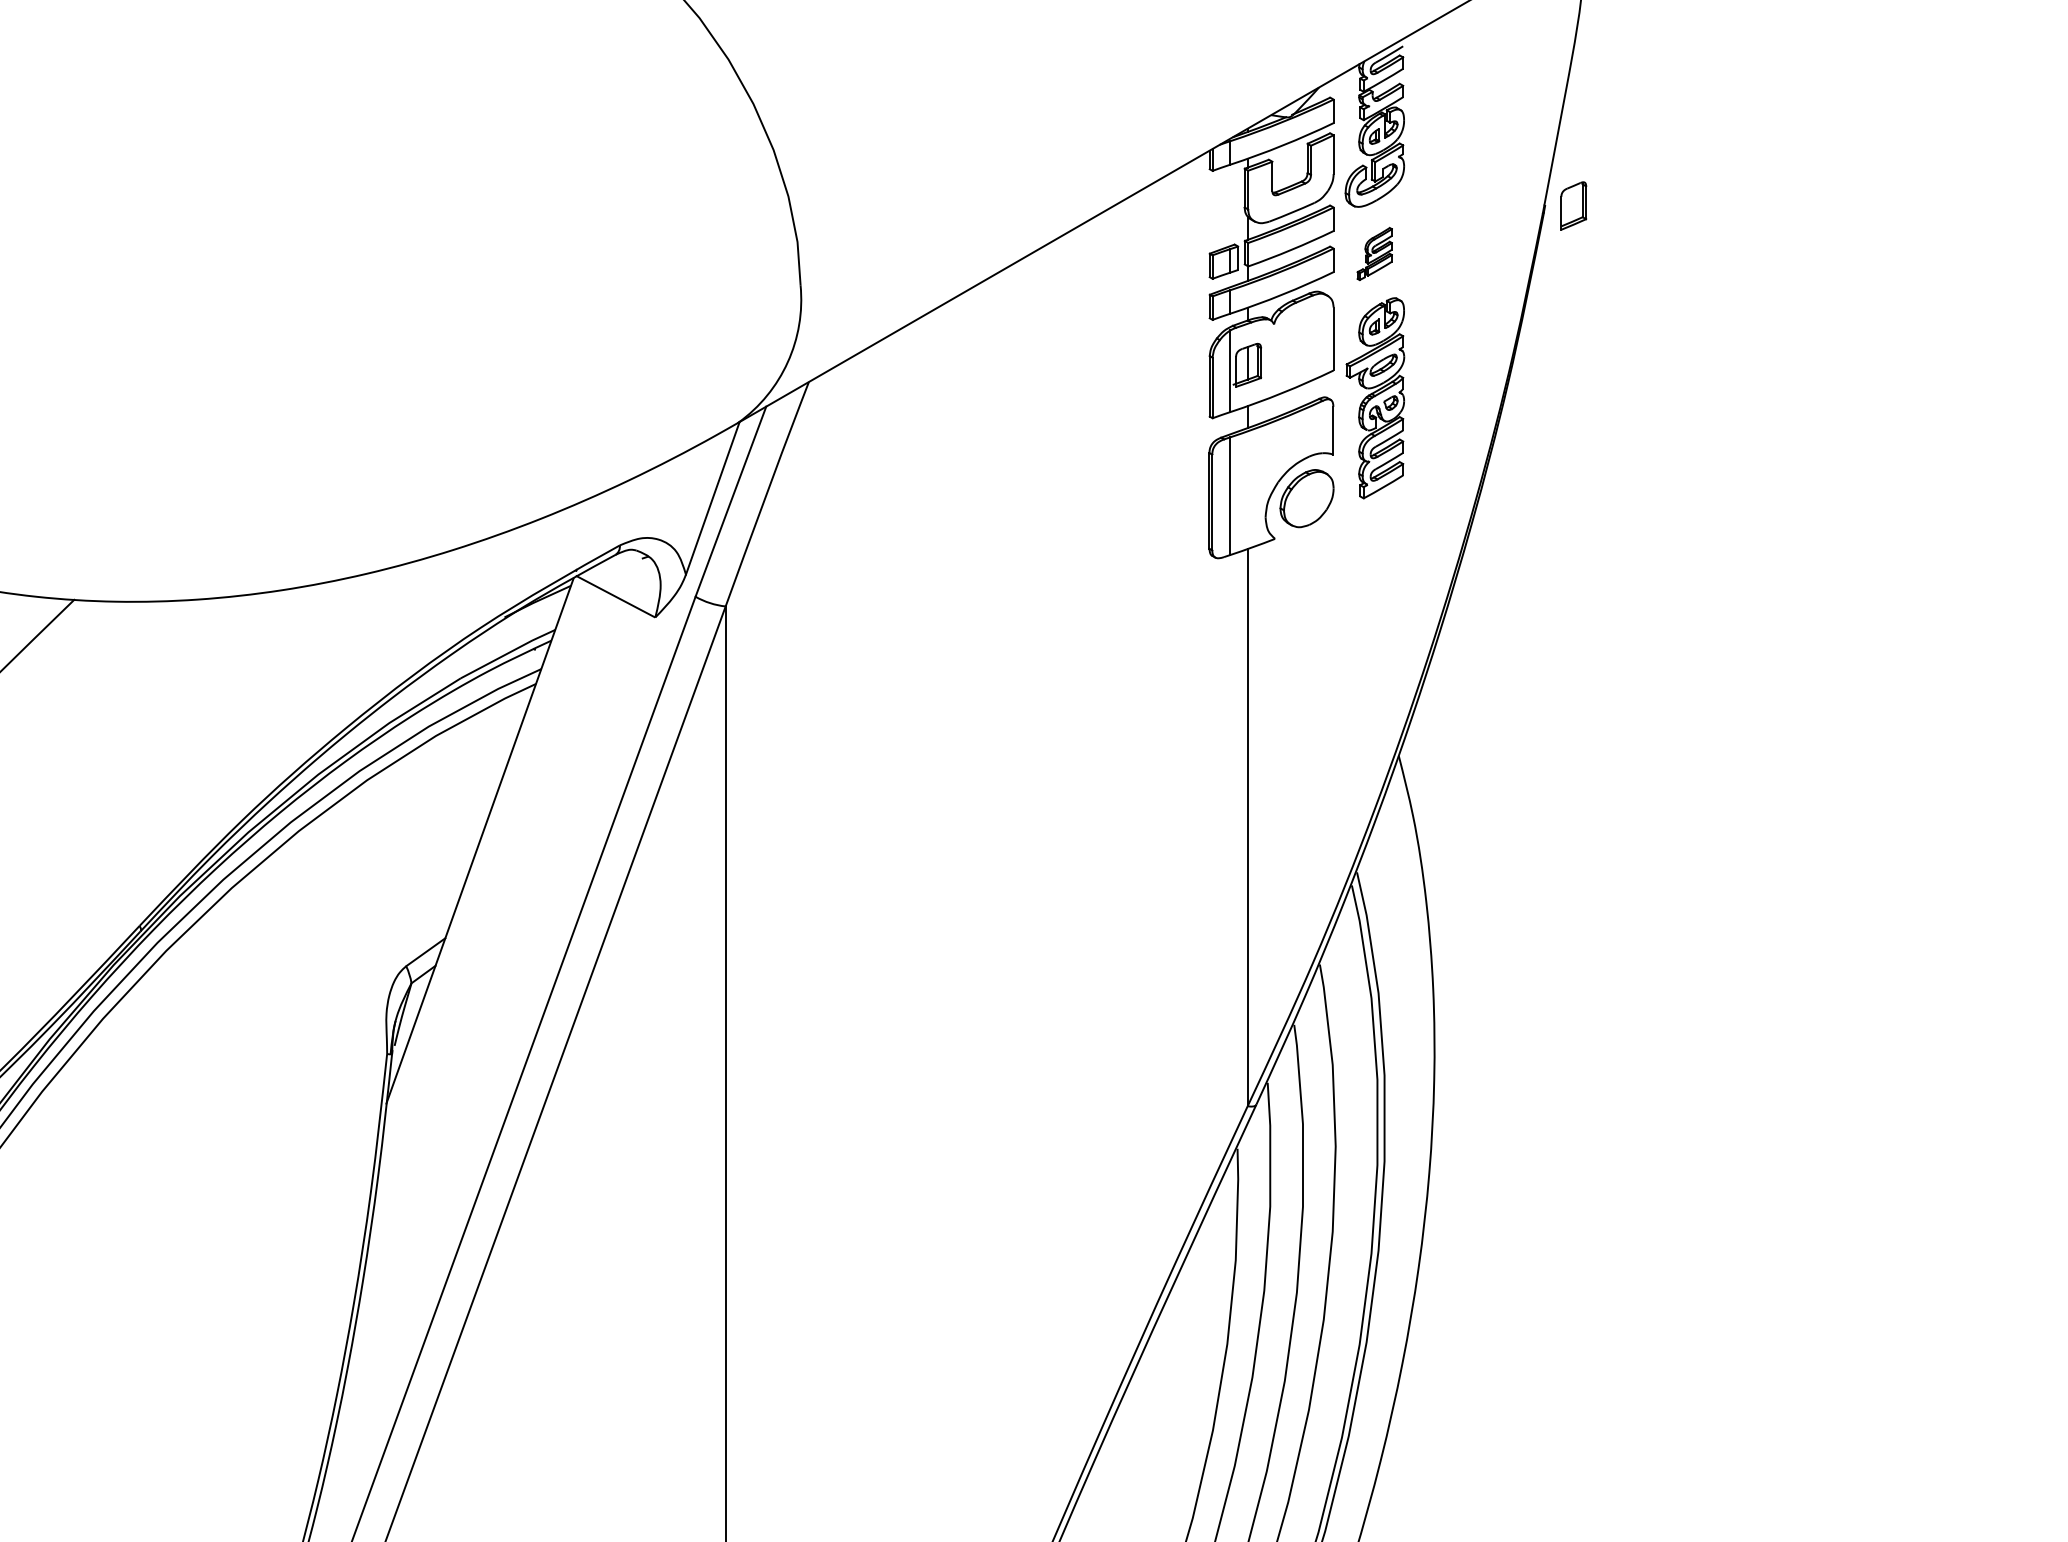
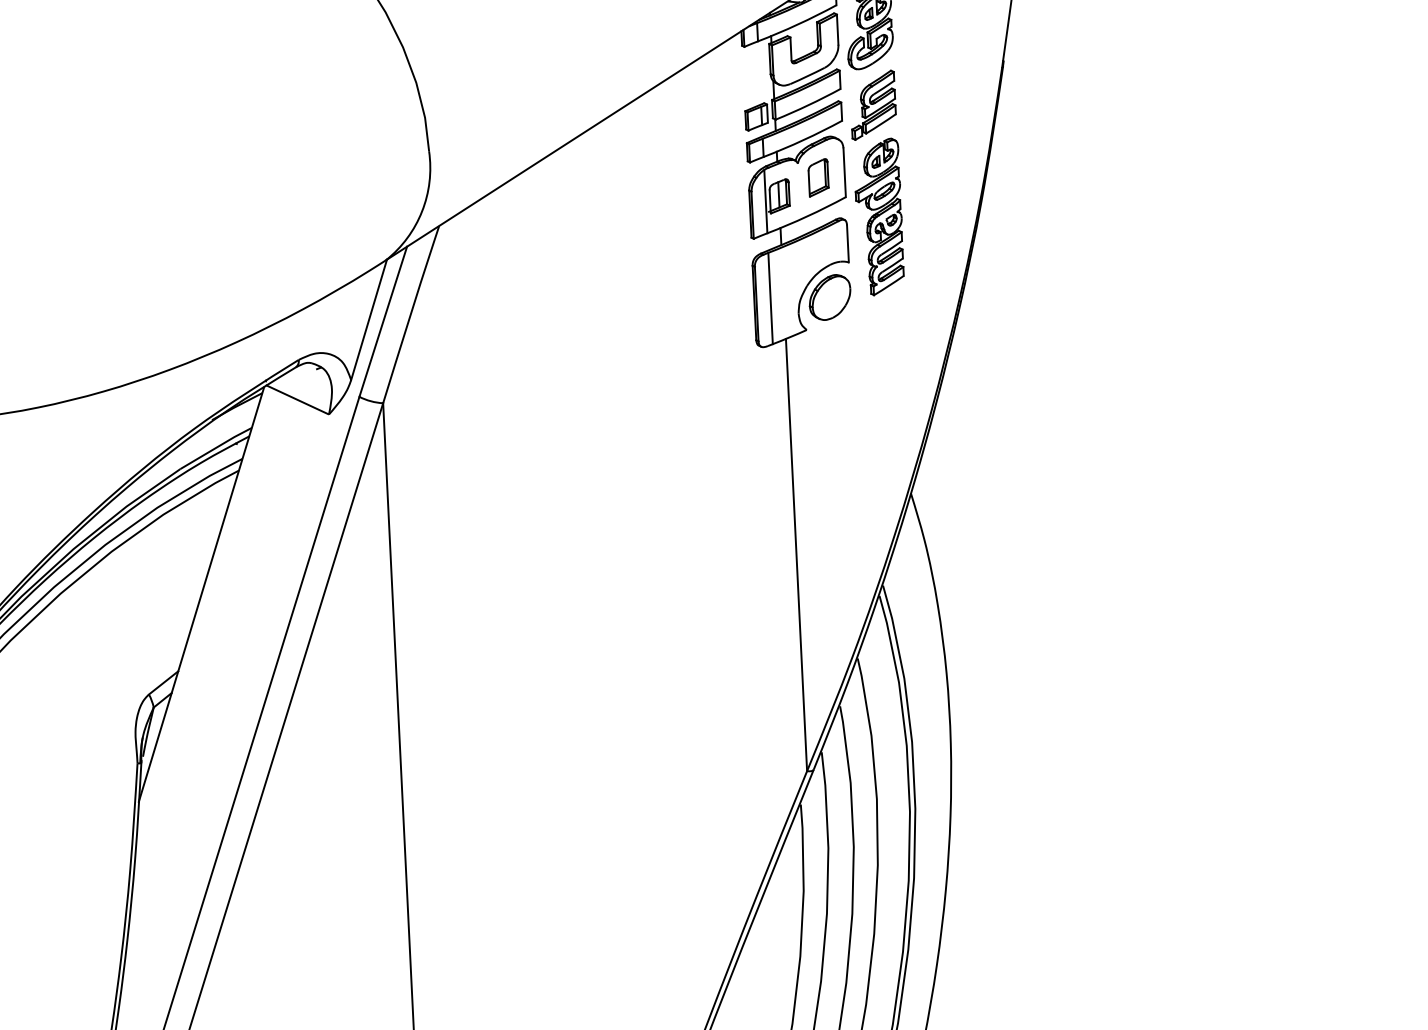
part: (1573, 205) -> (818, 177), moved
part: (1374, 253) -> (873, 104), size x1.67

